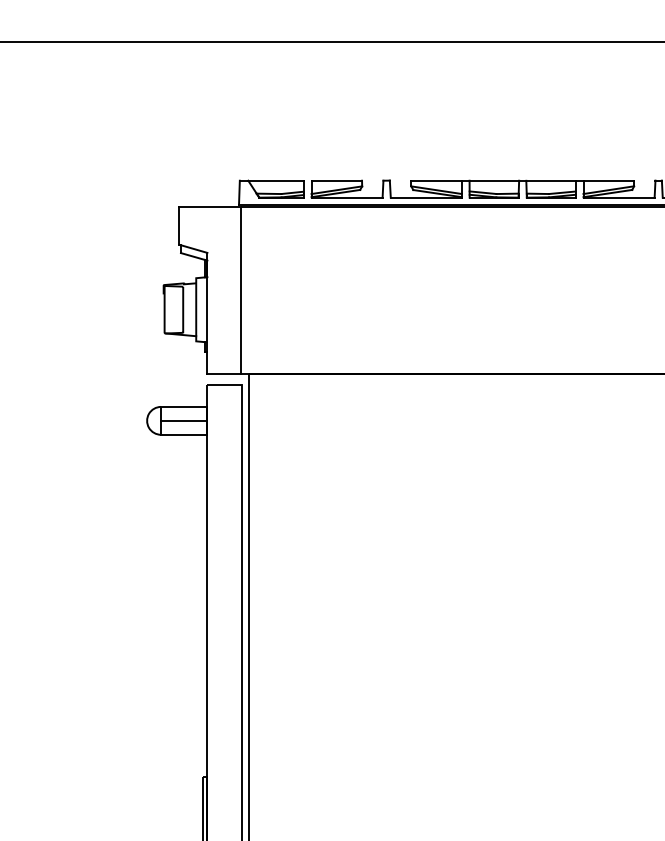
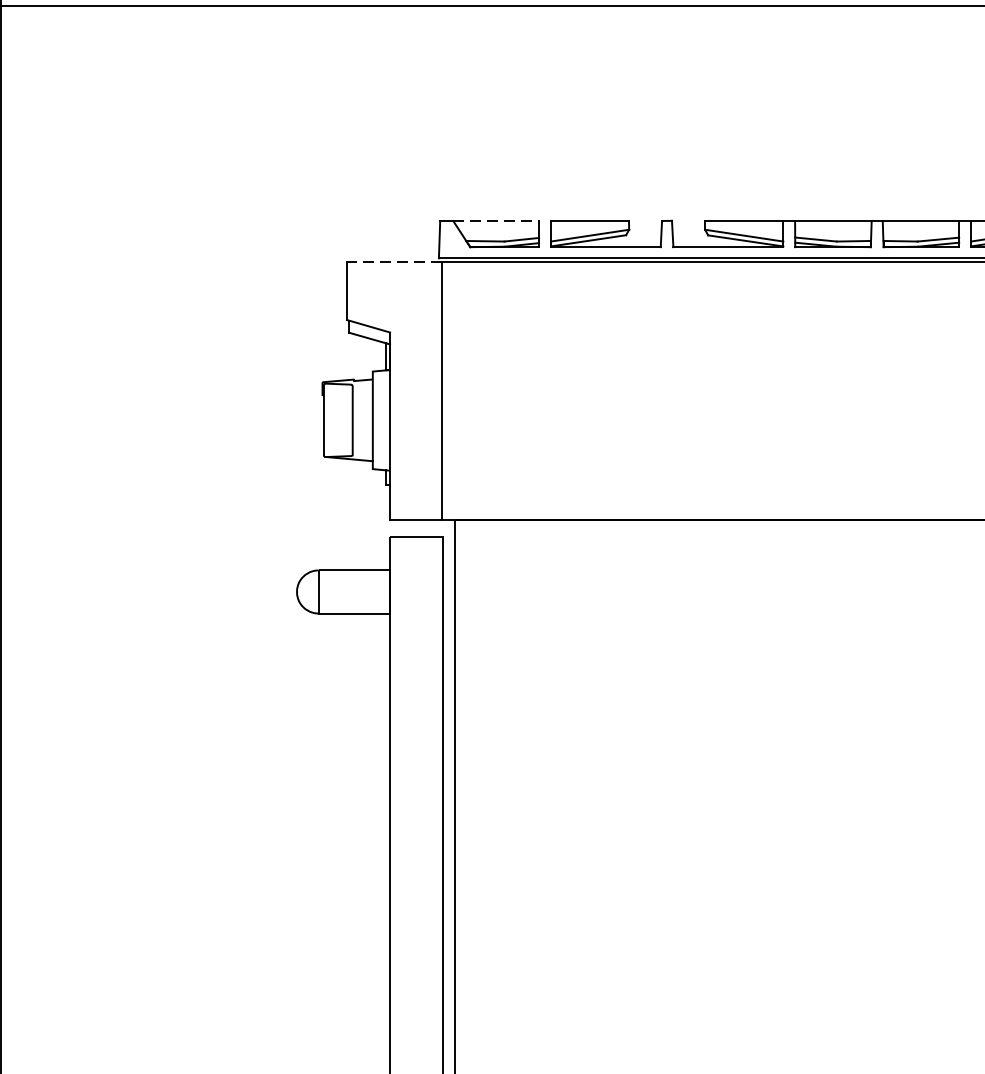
line: (276, 180) -> (496, 220), solid -> dashed
line: (210, 207) -> (394, 262), solid -> dashed
line: (184, 420) -> (354, 591), removed

